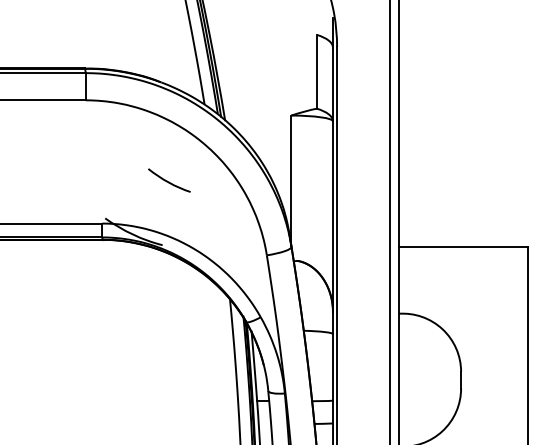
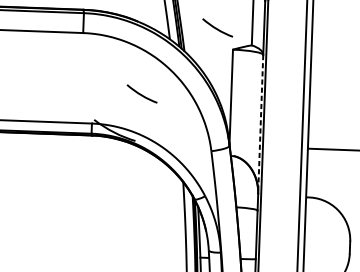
curve: (269, 87) -> (217, 28), added
line: (332, 217) -> (260, 125), solid -> dashed

